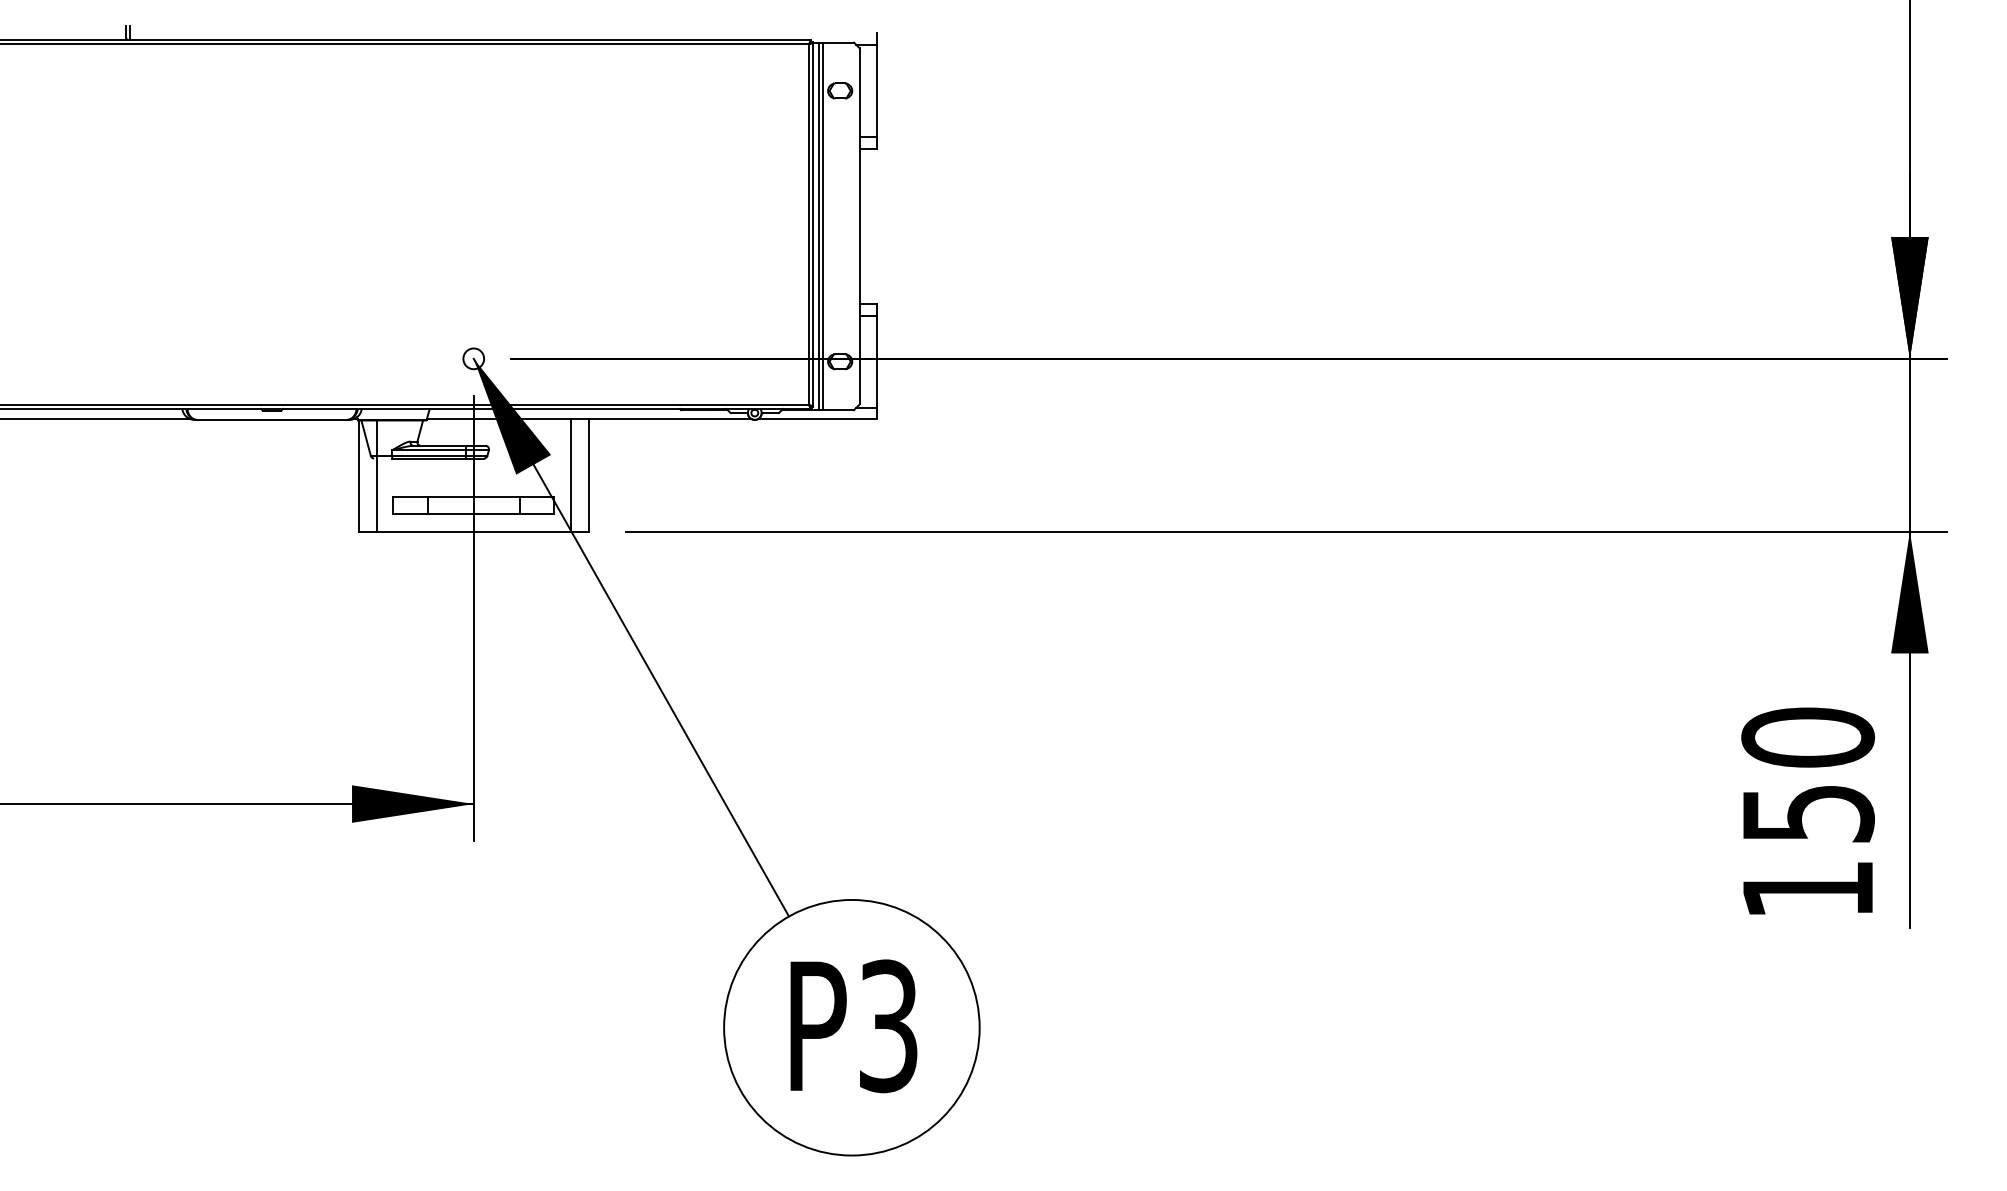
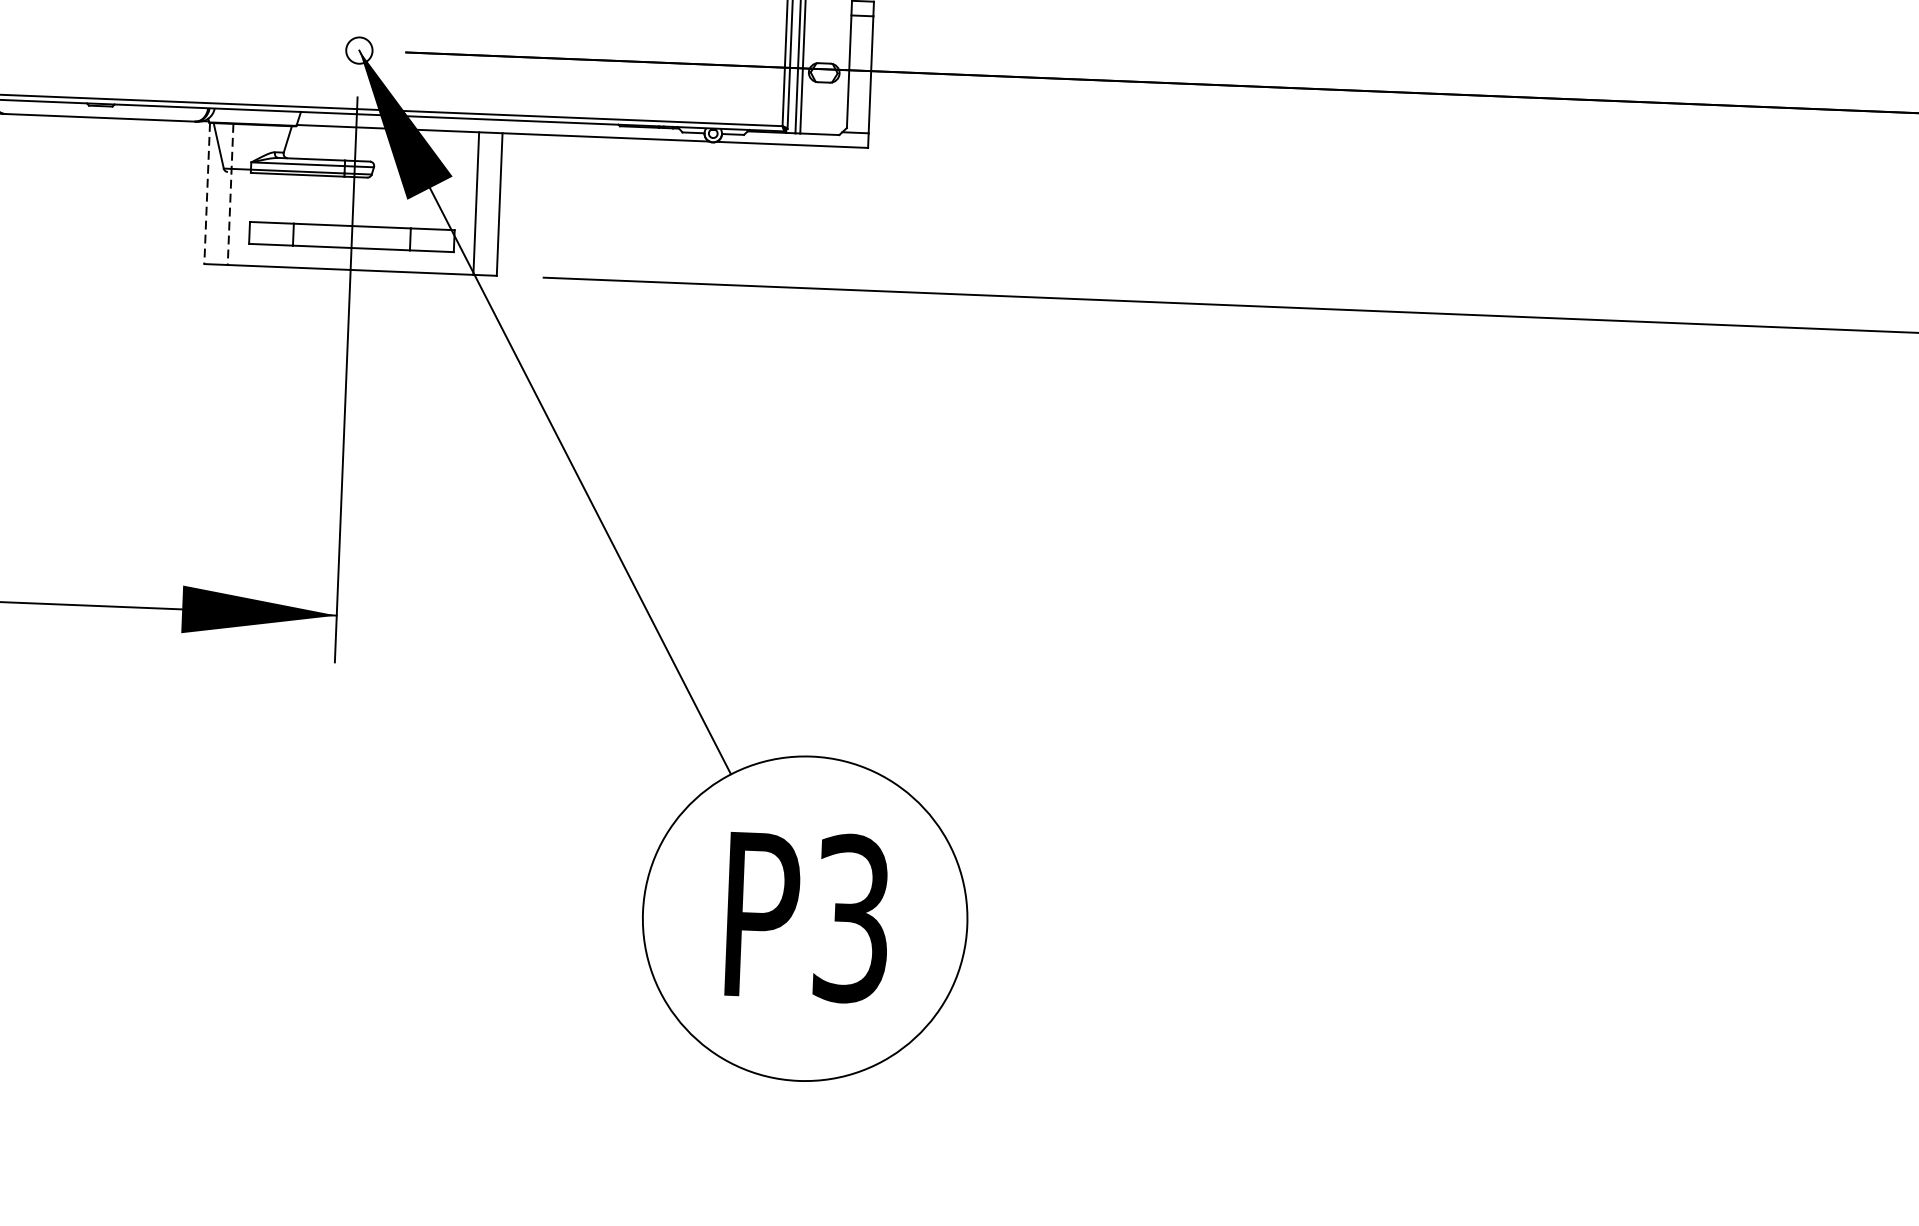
line: (358, 476) -> (207, 194), solid -> dashed
line: (376, 476) -> (229, 194), solid -> dashed

